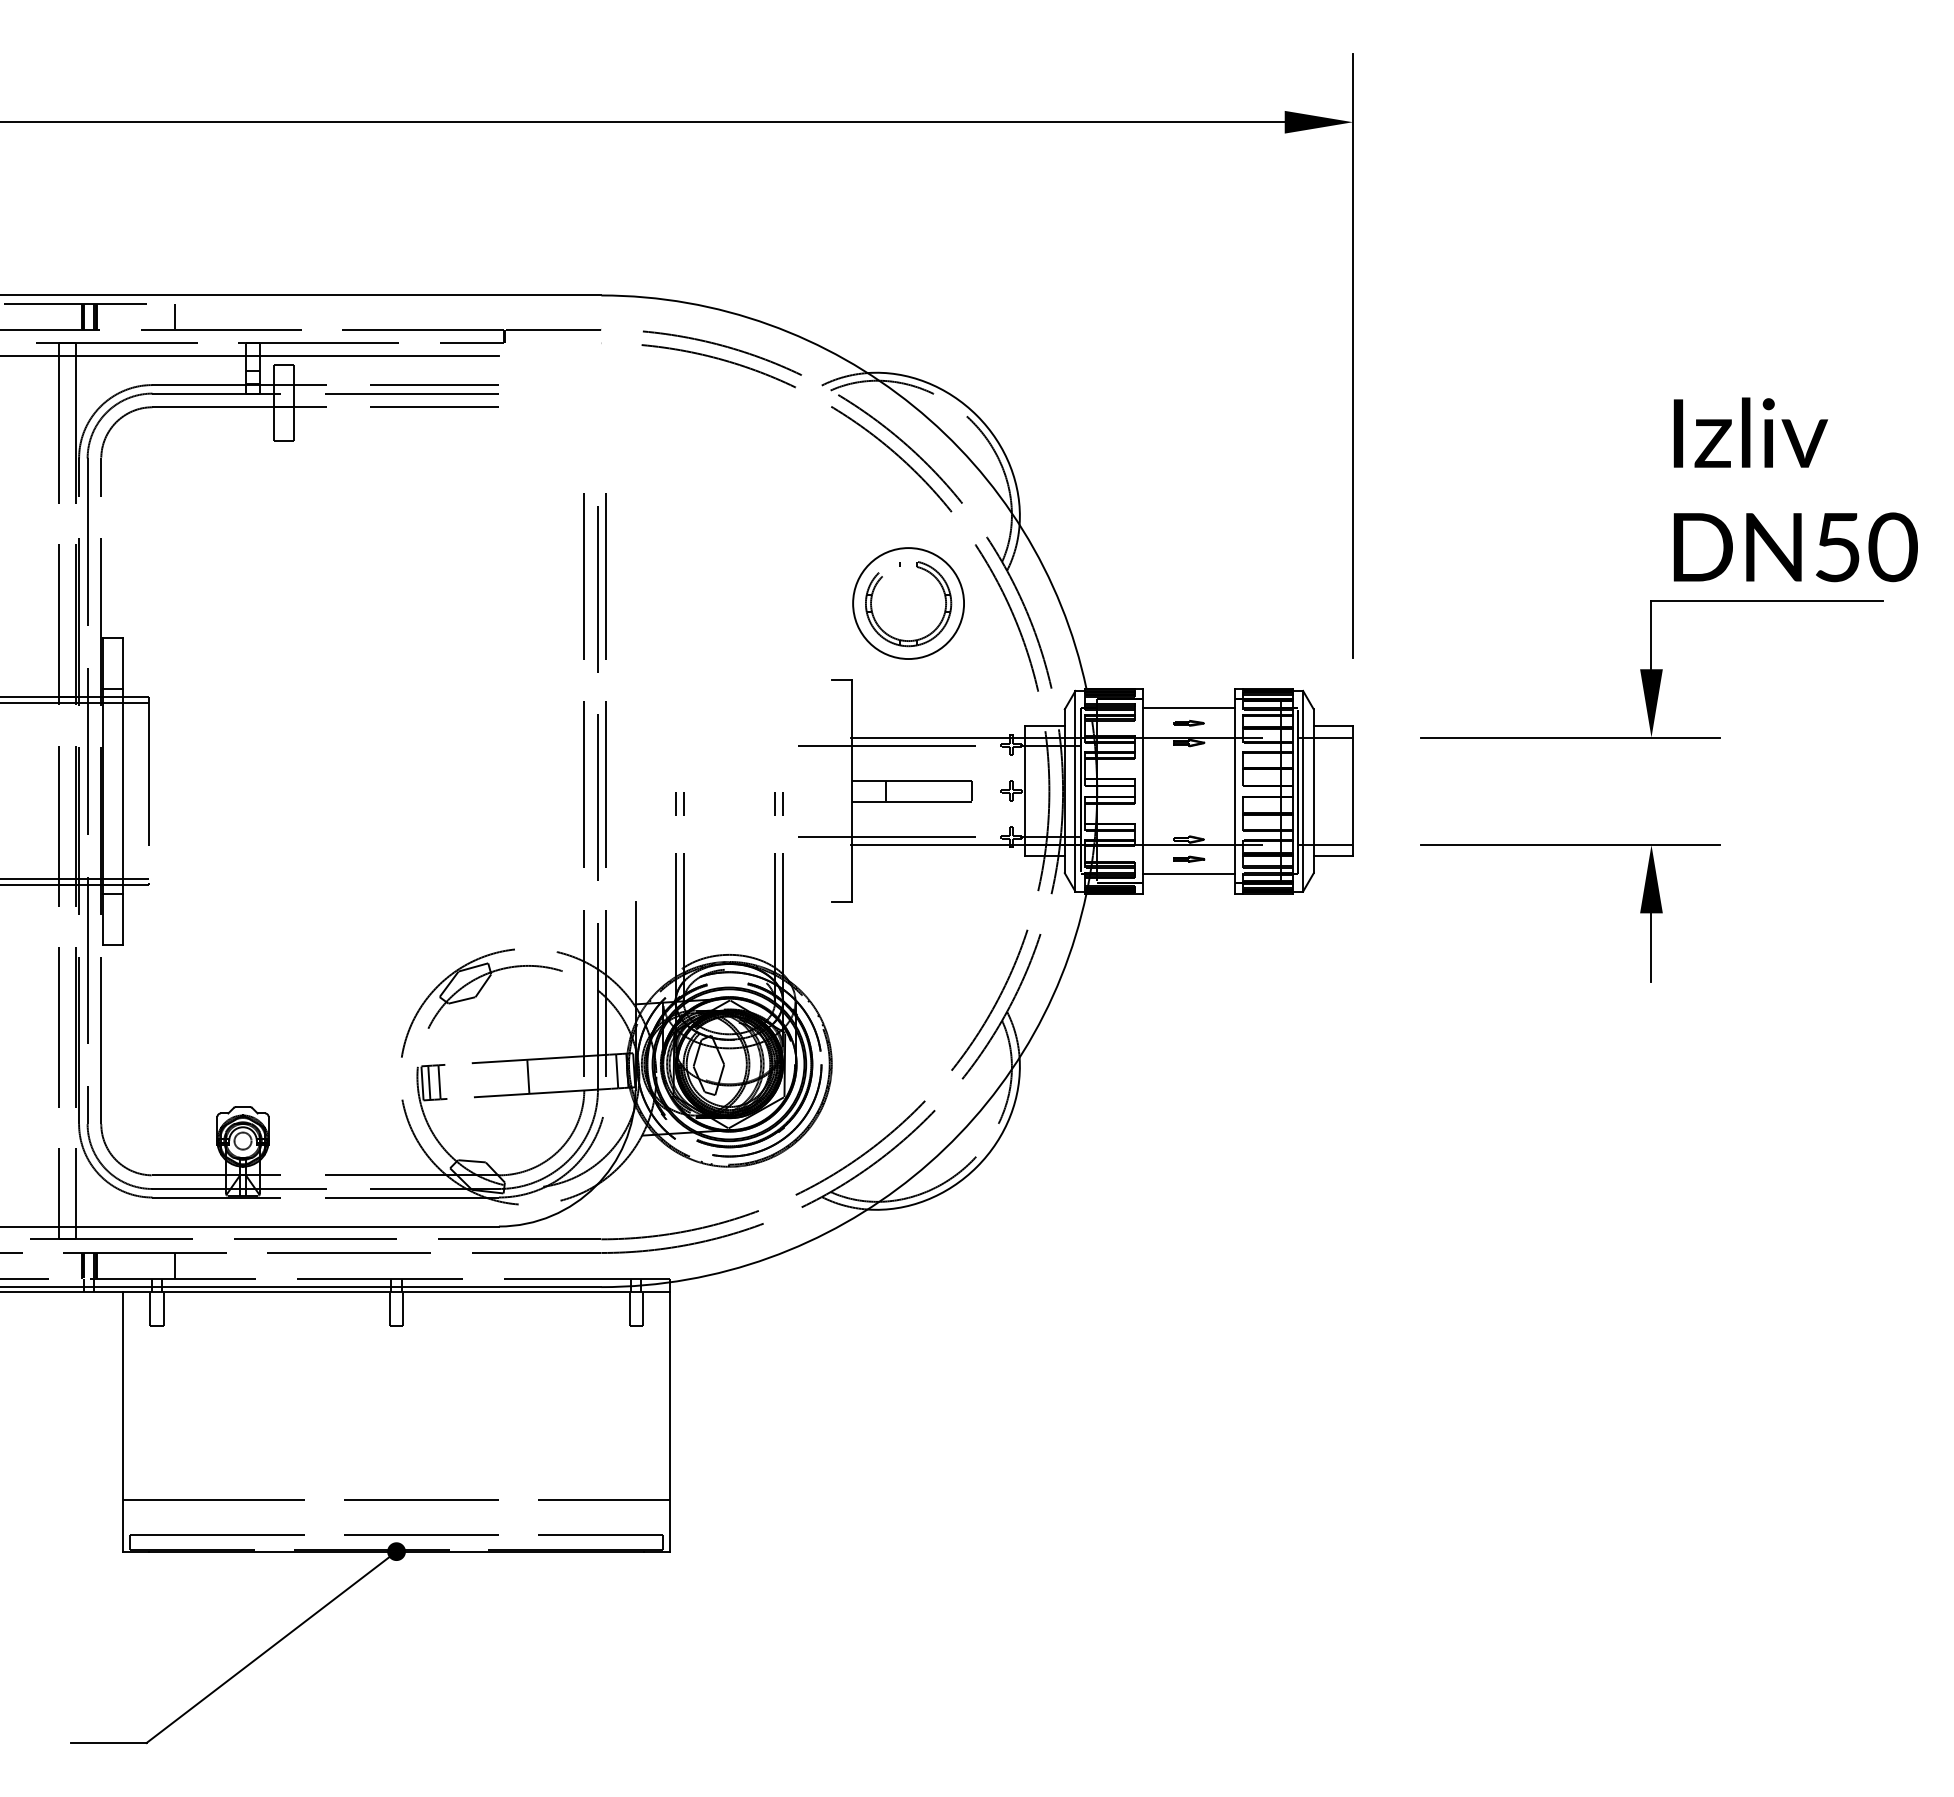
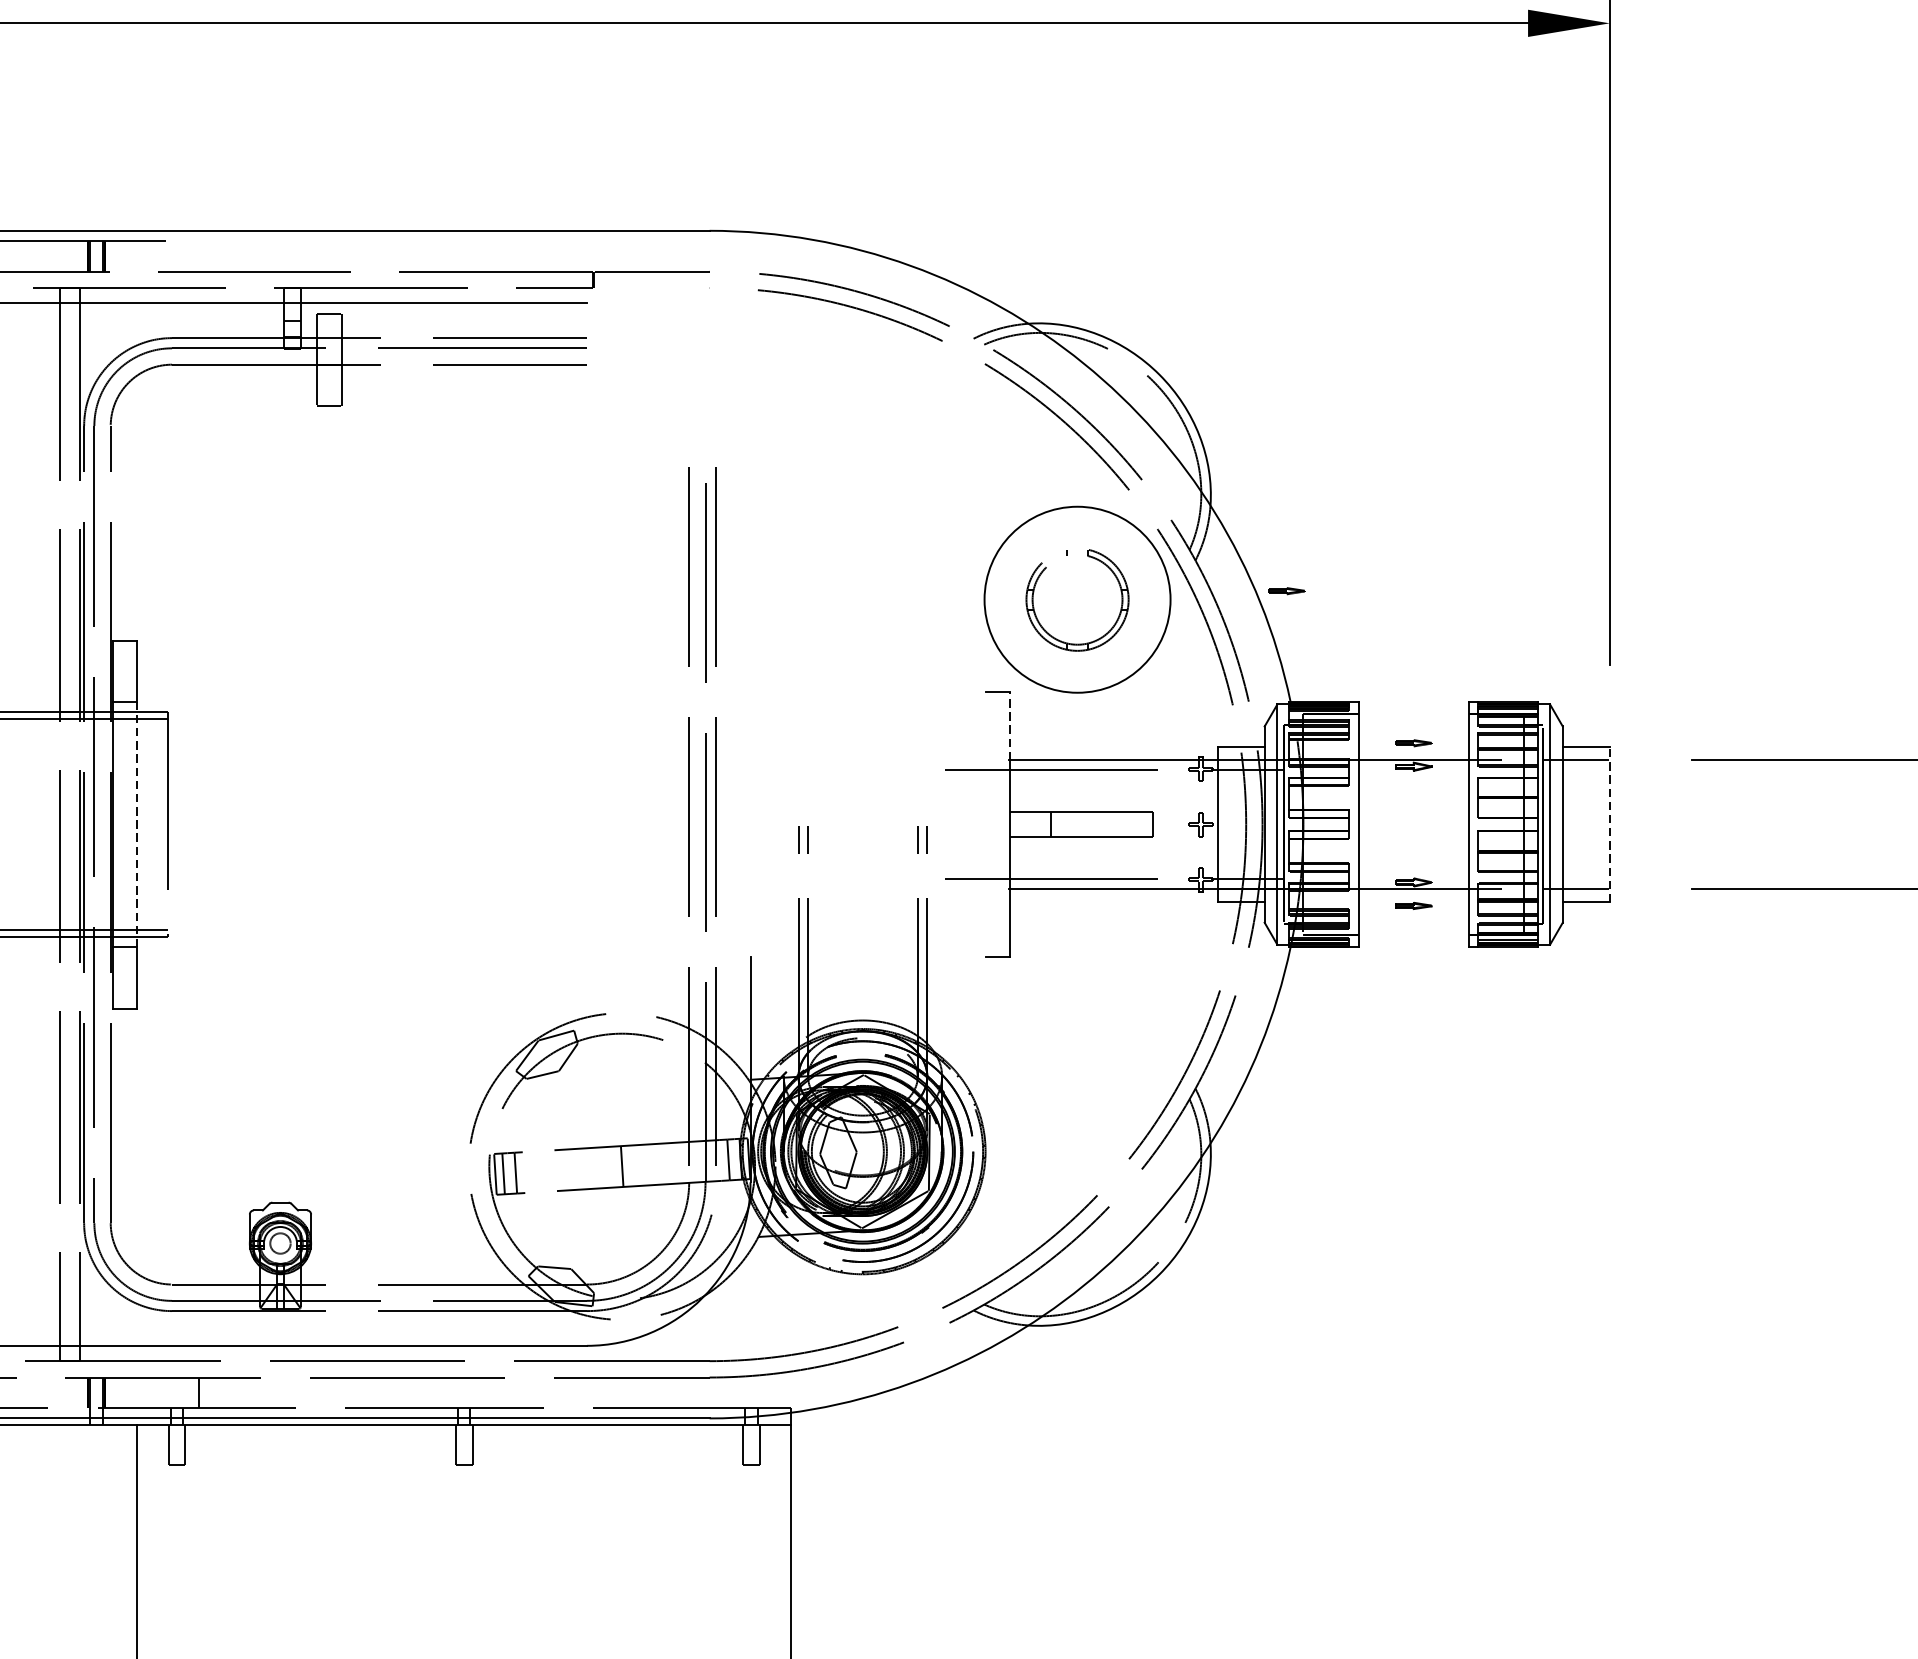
line: (174, 316) -> (198, 255), removed
part: (1082, 596) -> (1285, 591), added
circle: (908, 603) -> (1077, 599), size x1.4
line: (852, 708) -> (1010, 725), solid -> dashed
line: (1189, 708) -> (1413, 725), removed
line: (123, 790) -> (137, 823), solid -> dashed
line: (1353, 791) -> (1610, 824), solid -> dashed
line: (1189, 874) -> (1413, 924), removed

